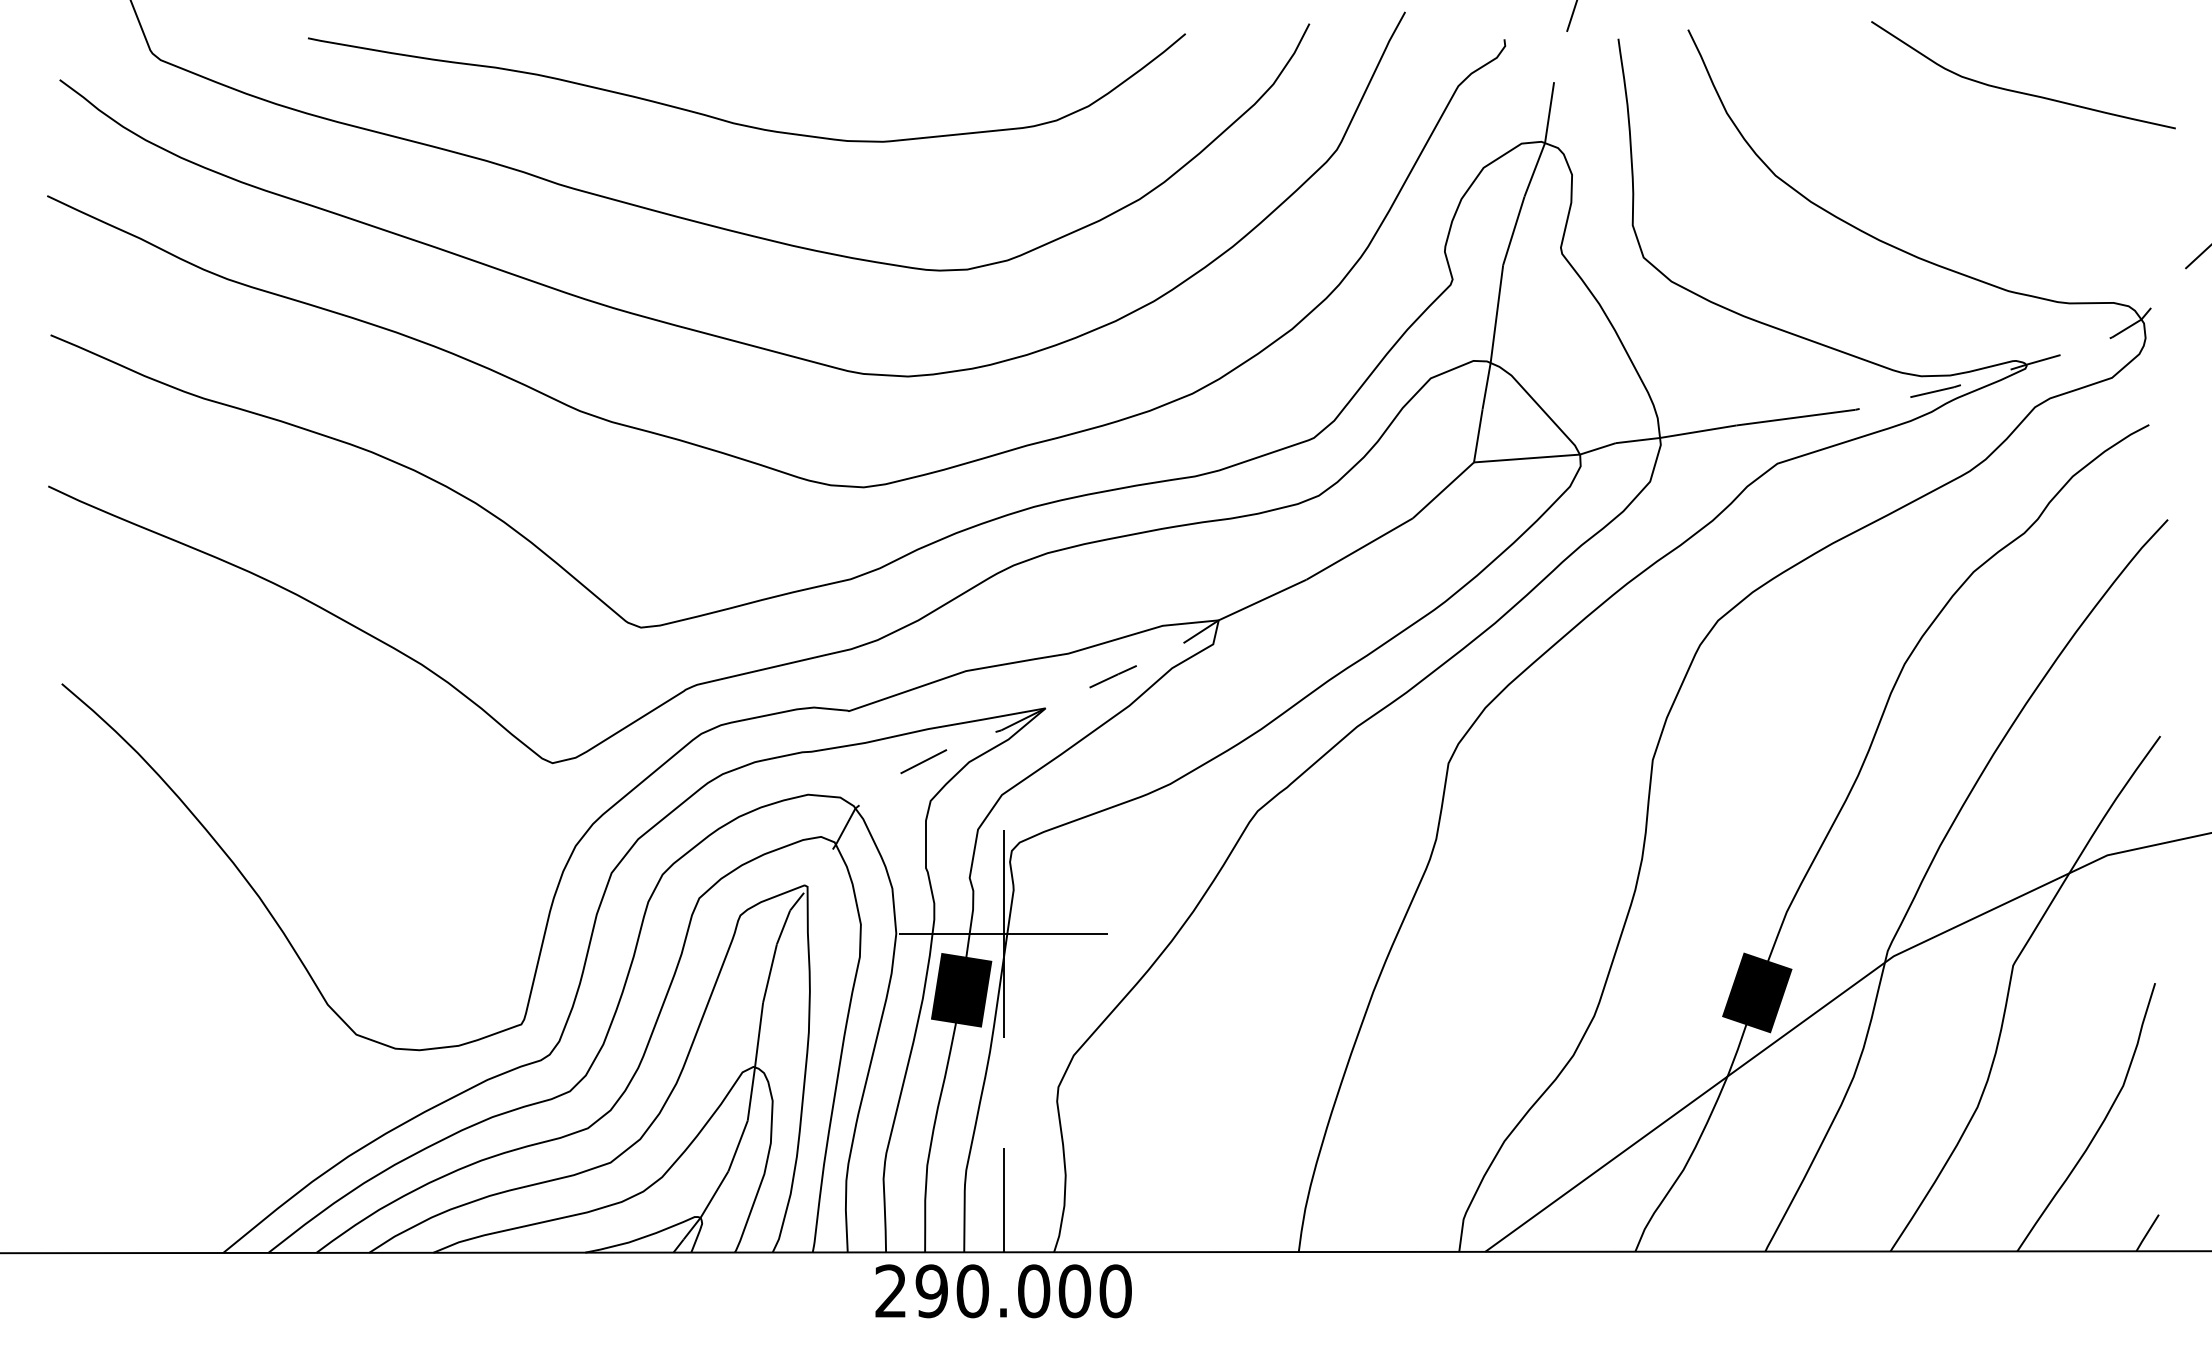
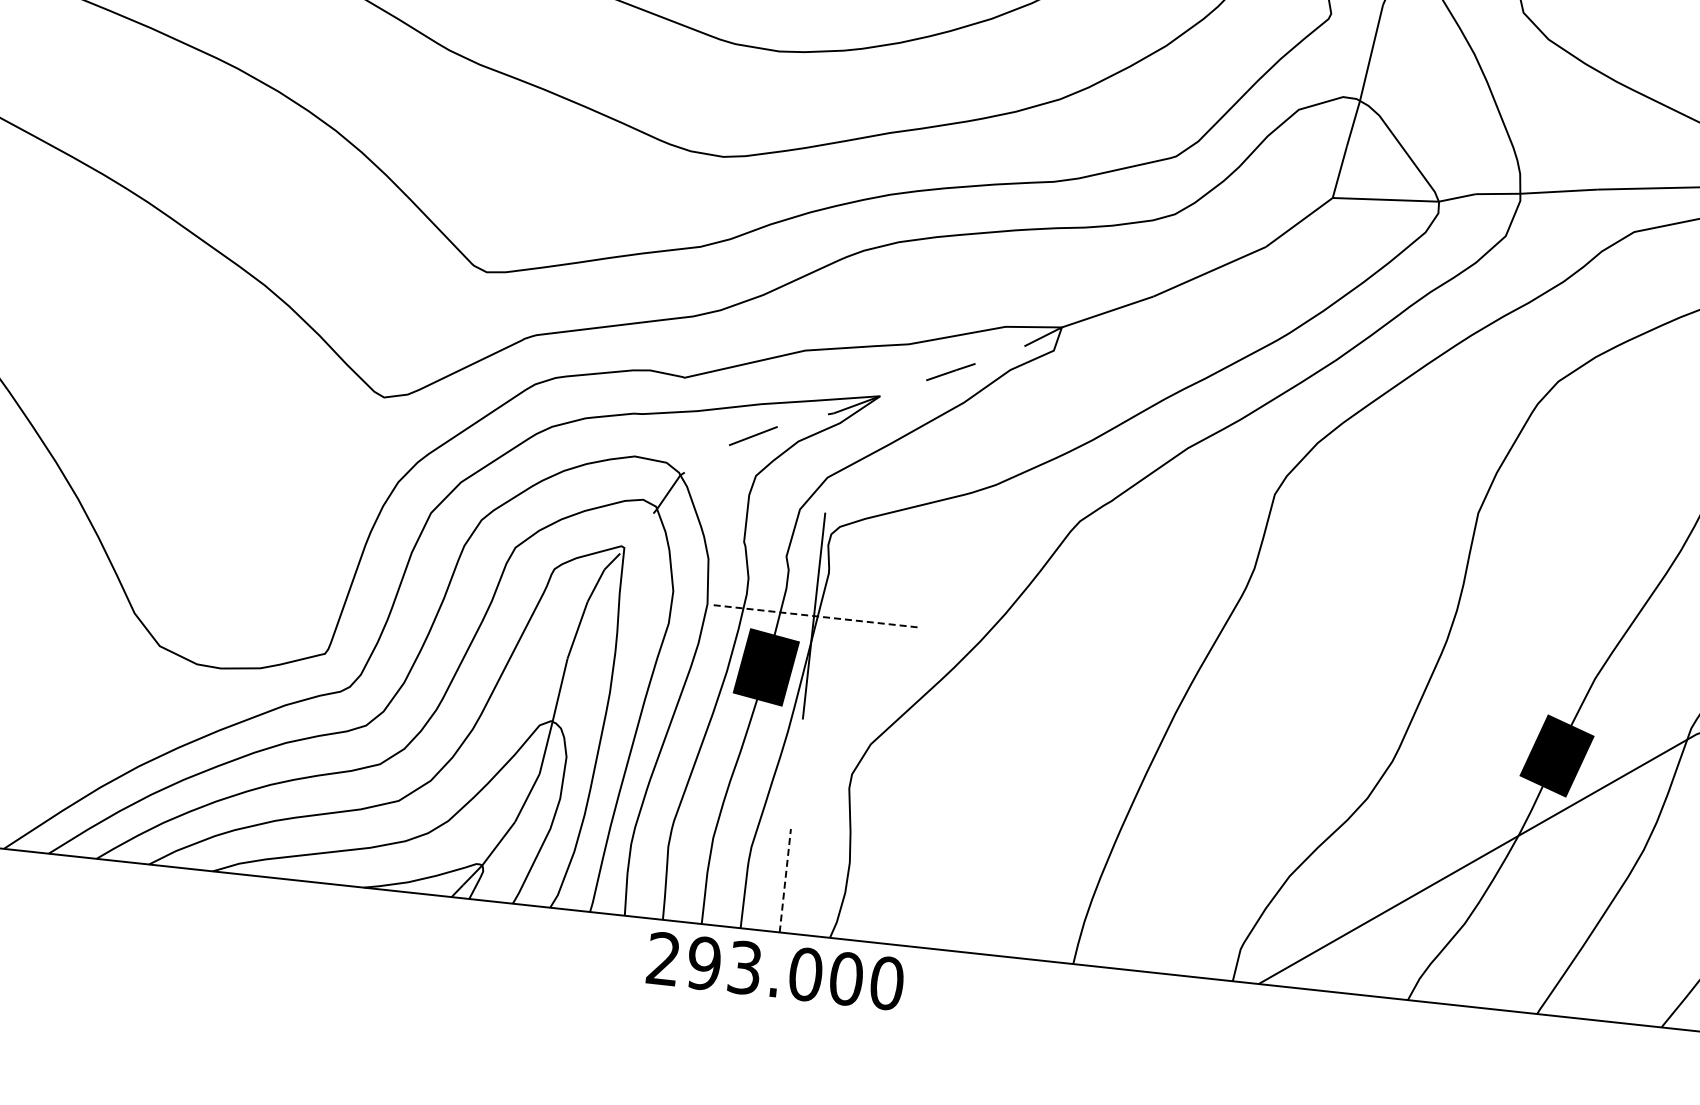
line: (1003, 934) -> (813, 616), solid -> dashed
line: (1003, 1199) -> (785, 879), solid -> dashed
text: (972, 1291) -> (744, 968), 290.000 -> 293.000

